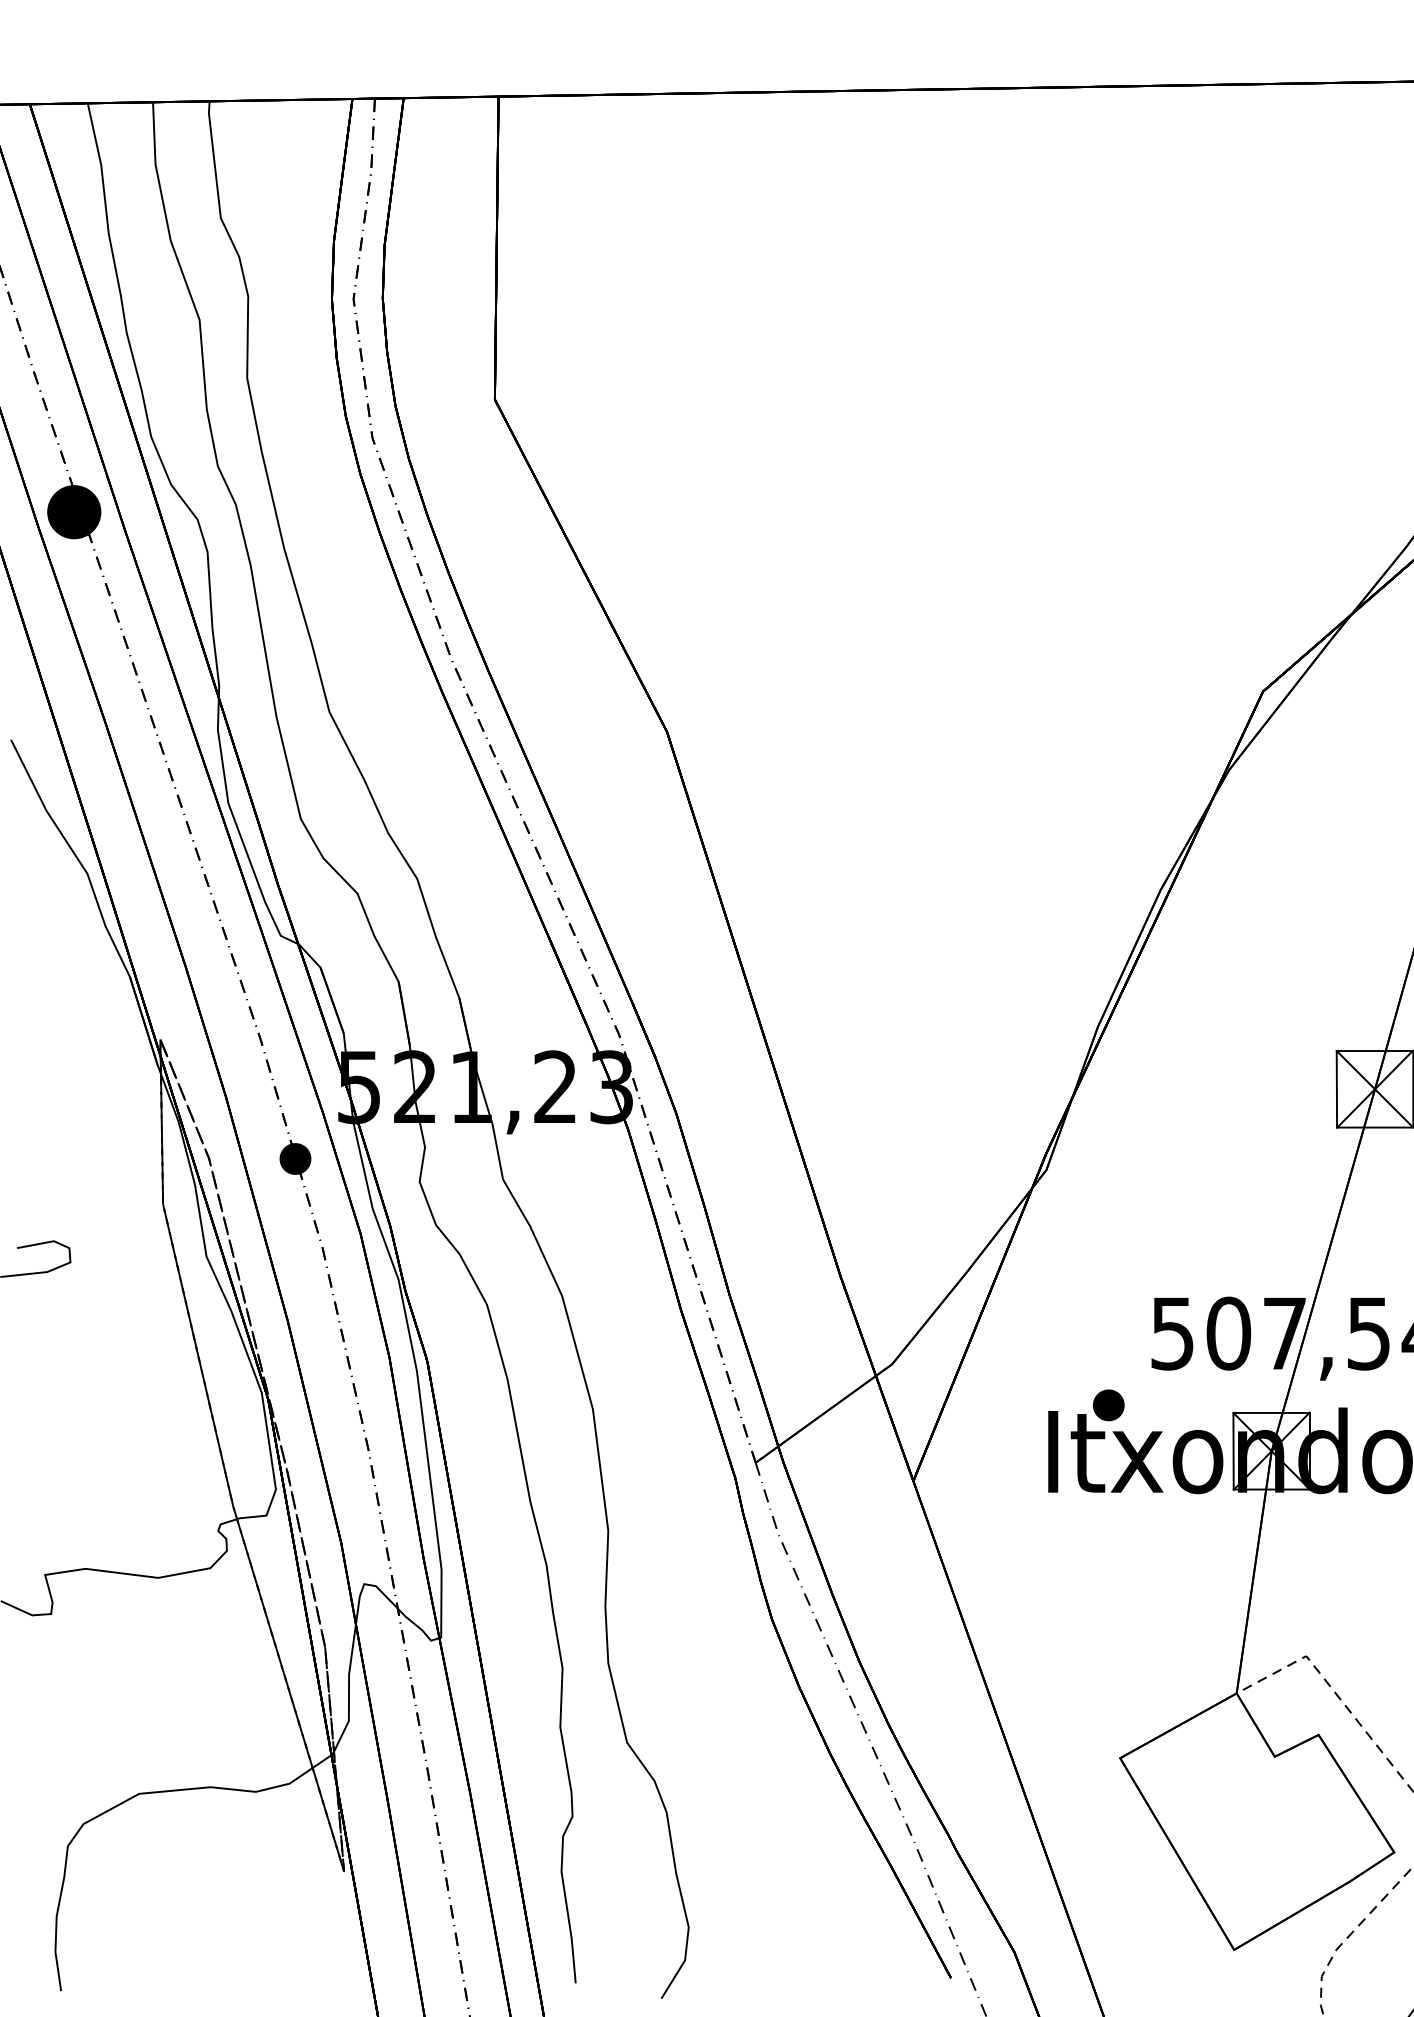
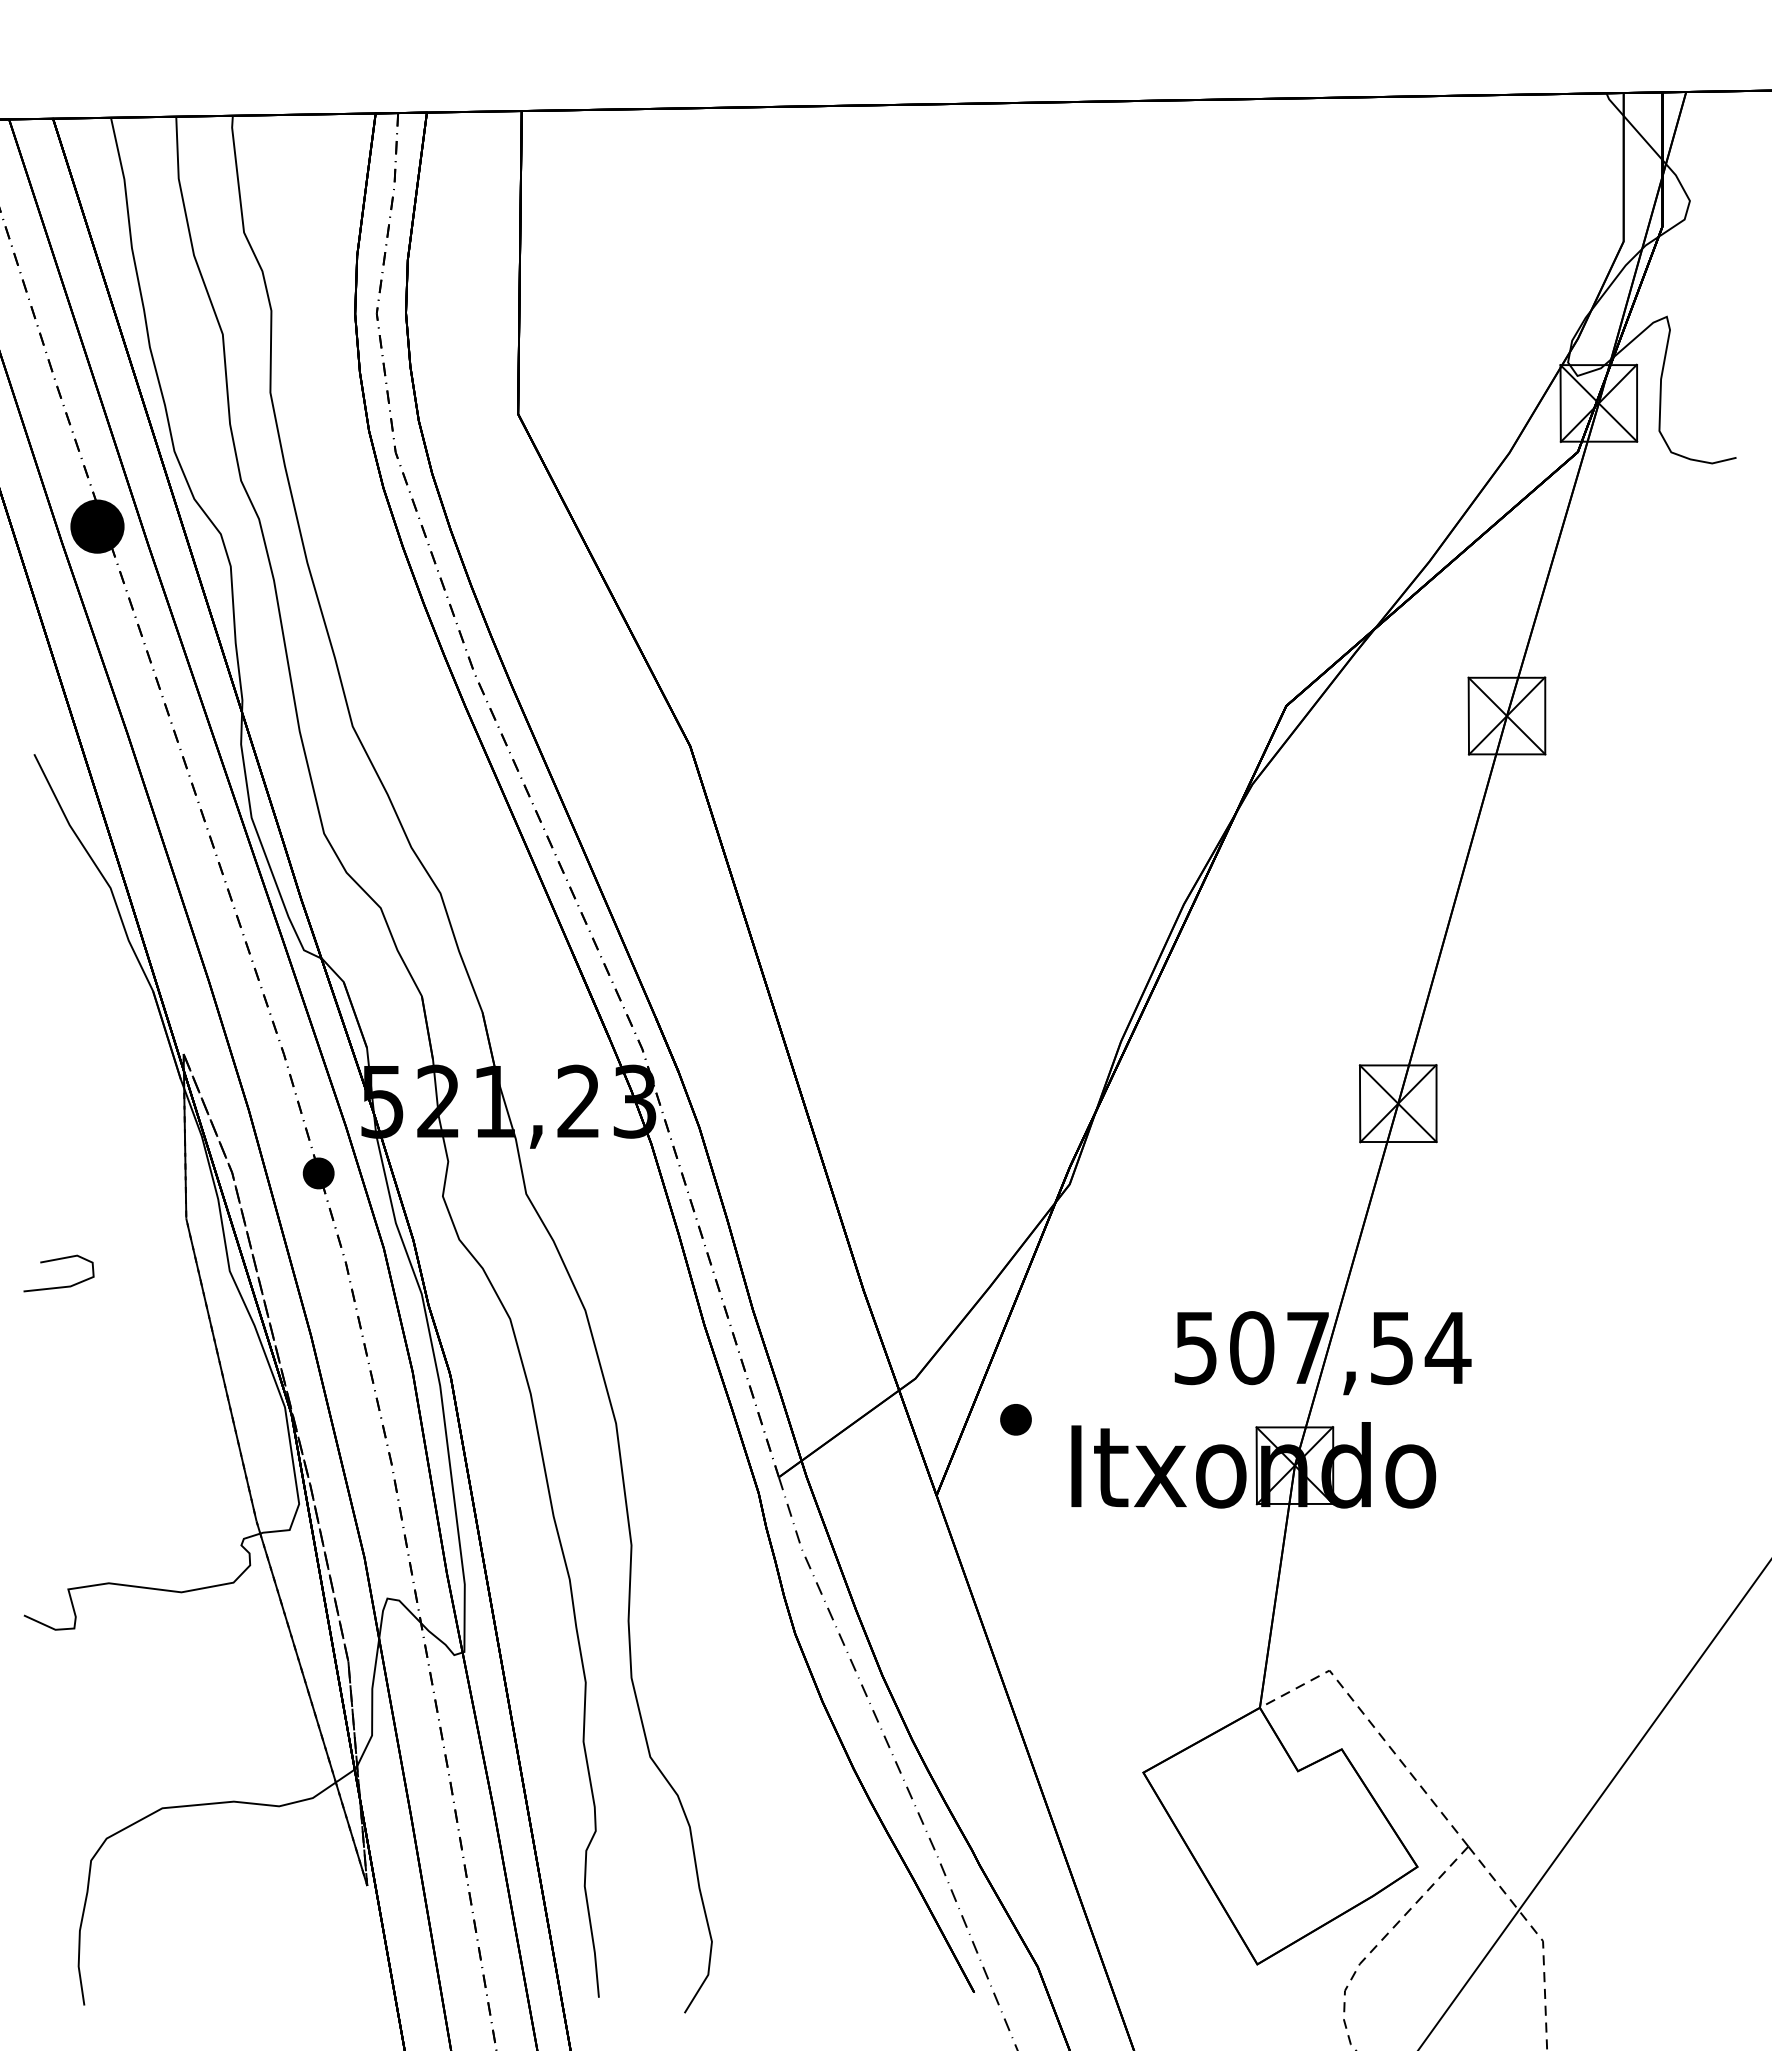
part: (1108, 1405) -> (1015, 1419), moved

